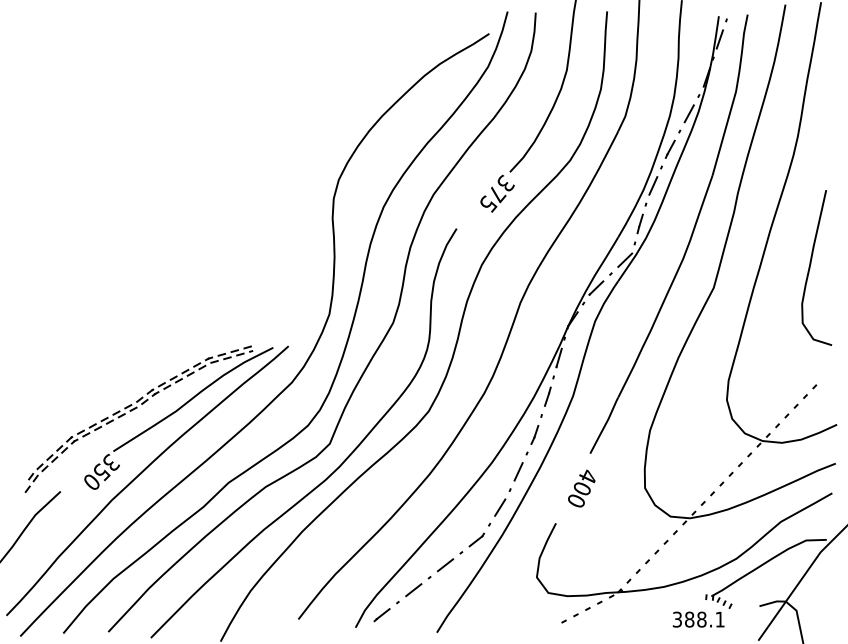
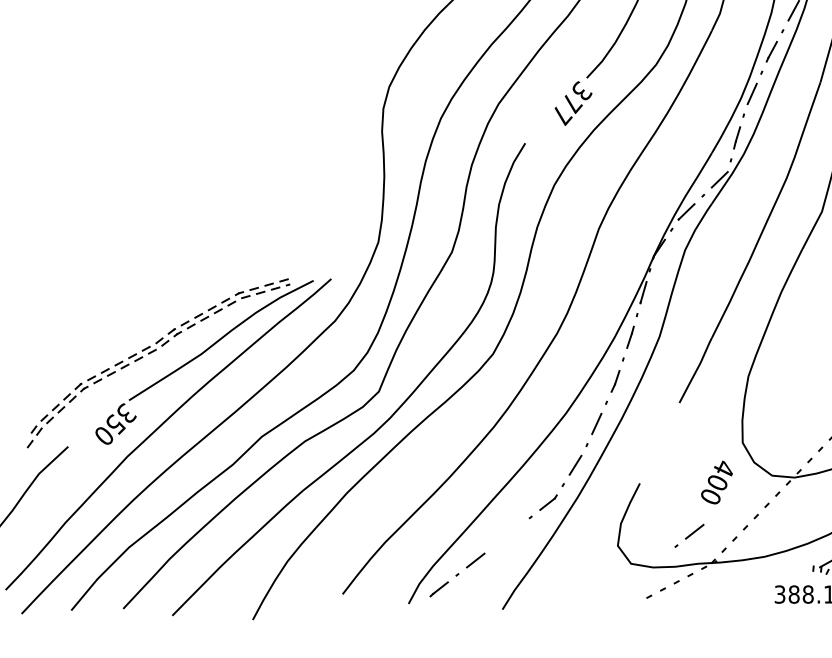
text: (488, 204) -> (562, 115), 375 -> 377
text: (581, 488) -> (716, 482), moved
part: (440, 568) -> (688, 535), moved

